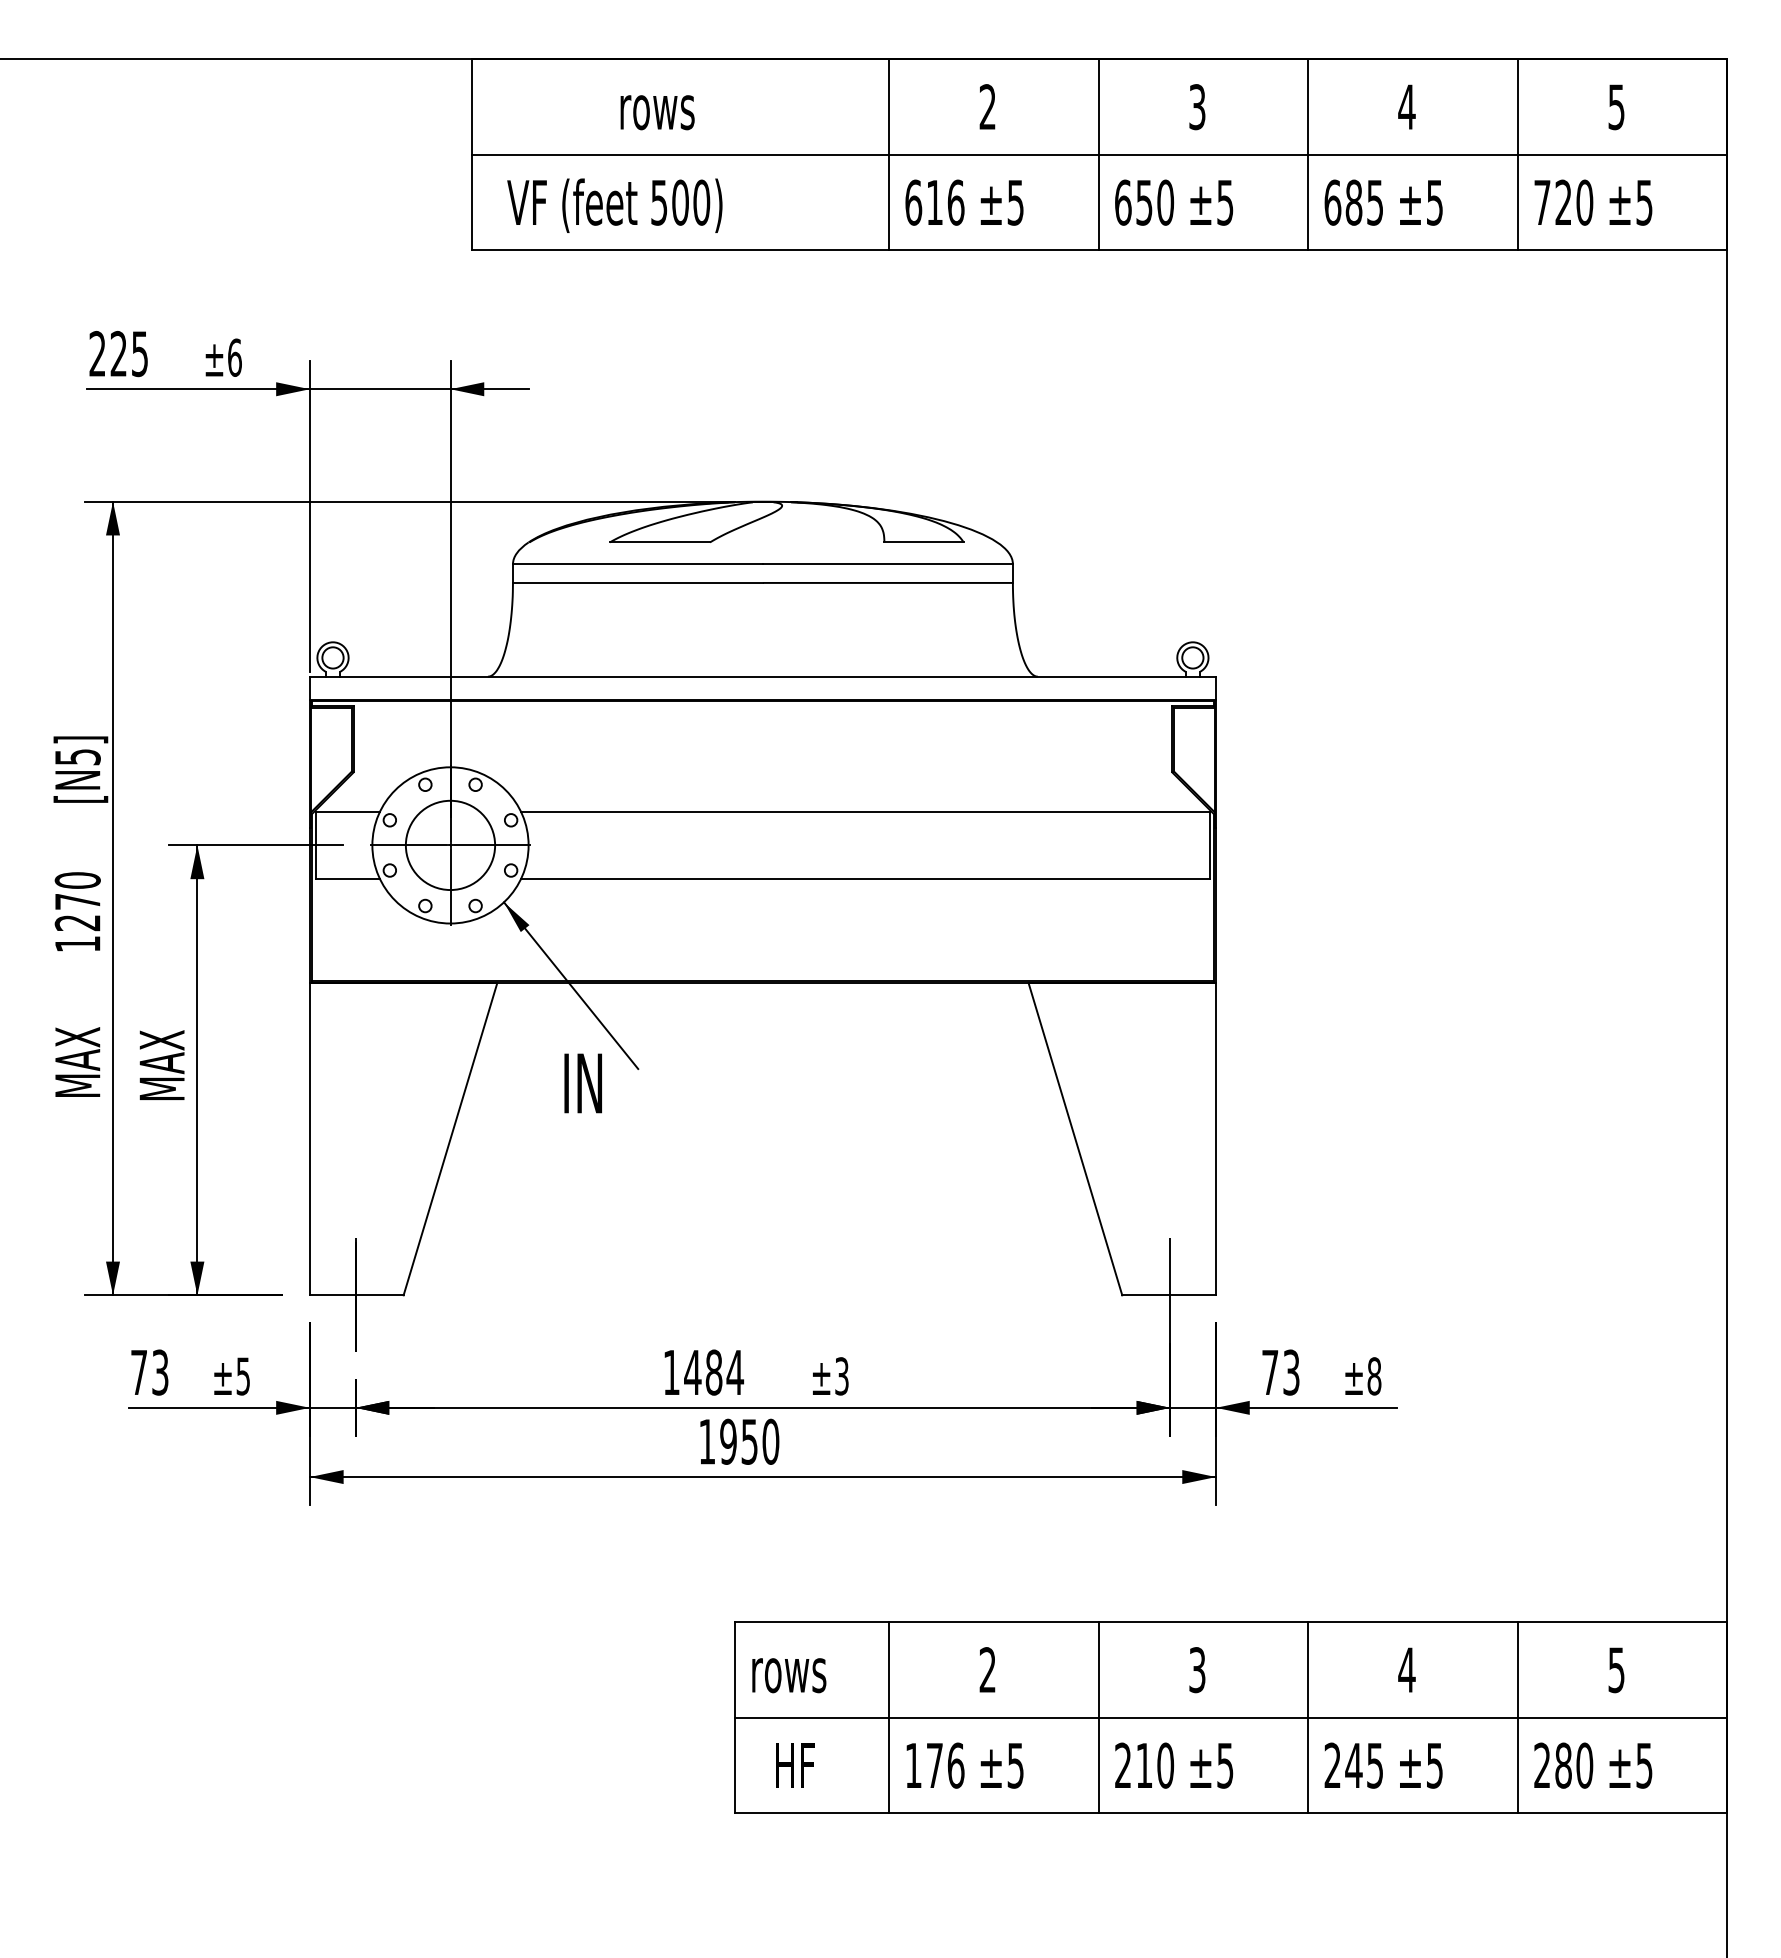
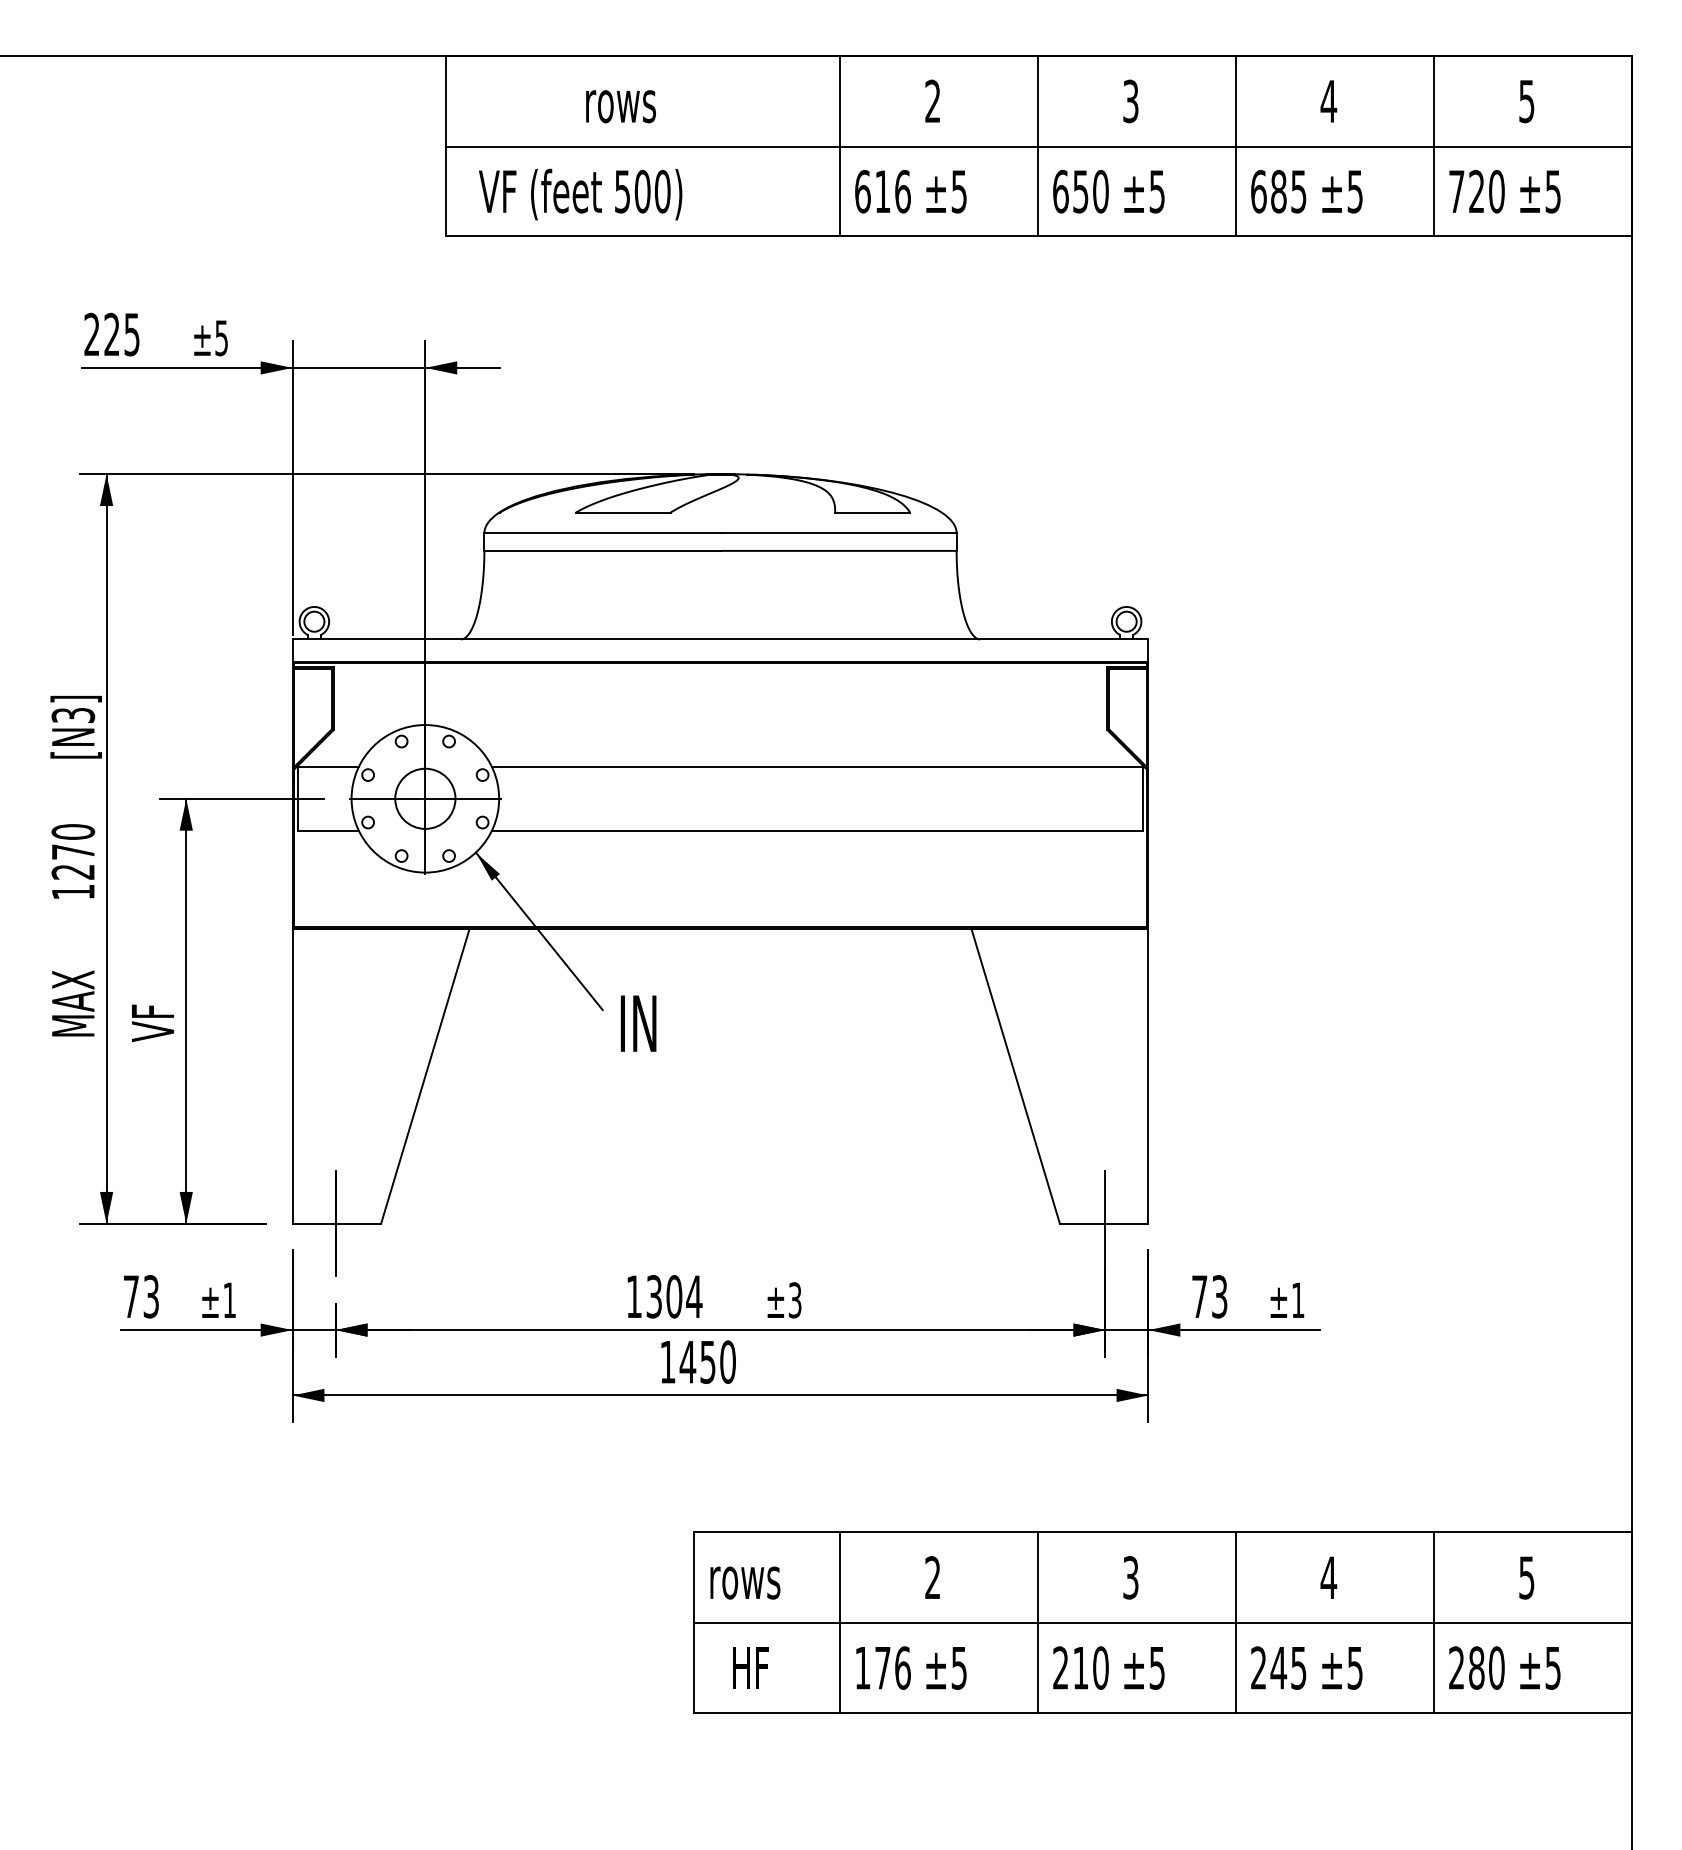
text: (234, 357) -> (221, 337), ±6 -> ±5
text: (77, 756) -> (73, 714), [N5] -> [N3]
circle: (450, 845) -> (425, 798), size x0.71
text: (161, 1066) -> (152, 1007), MAX -> VF
text: (582, 1083) -> (637, 1023), moved
text: (703, 1372) -> (664, 1296), 1484 -> 1304
text: (242, 1376) -> (228, 1300), ±5 -> ±1
text: (1374, 1376) -> (1298, 1300), ±8 -> ±1
text: (728, 1441) -> (687, 1361), 1950 -> 1450

